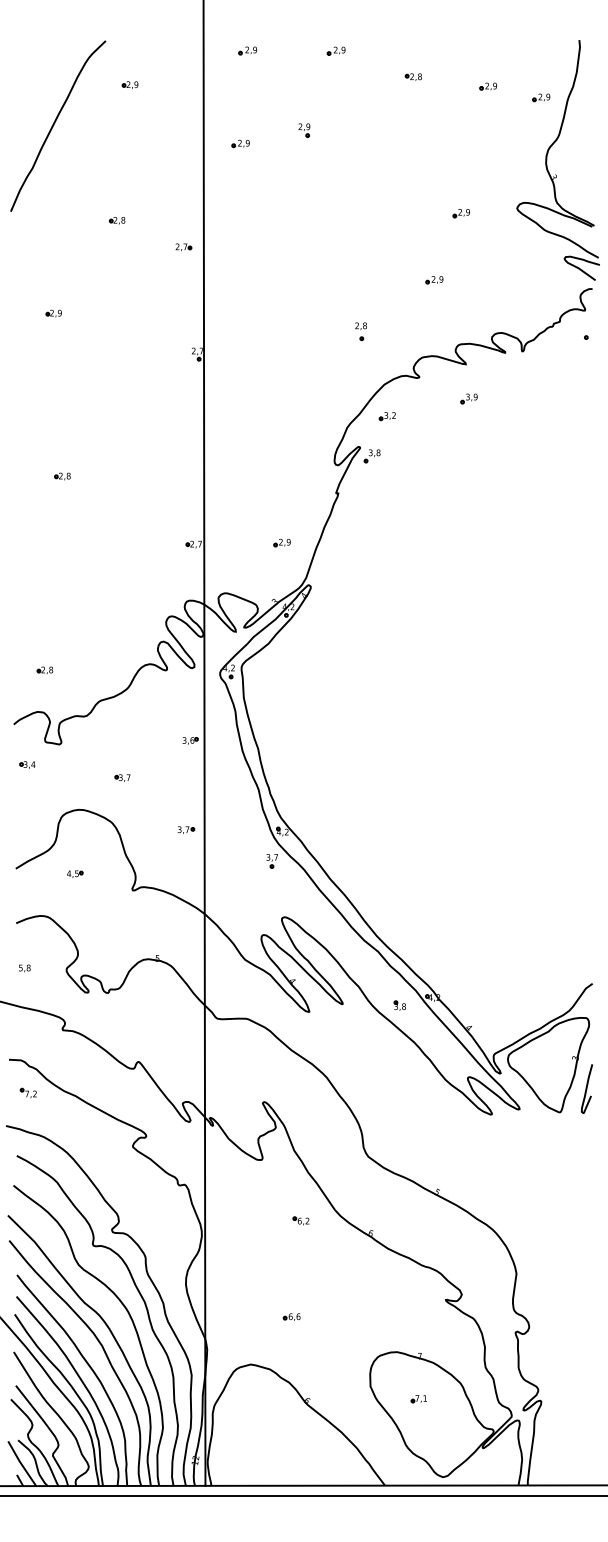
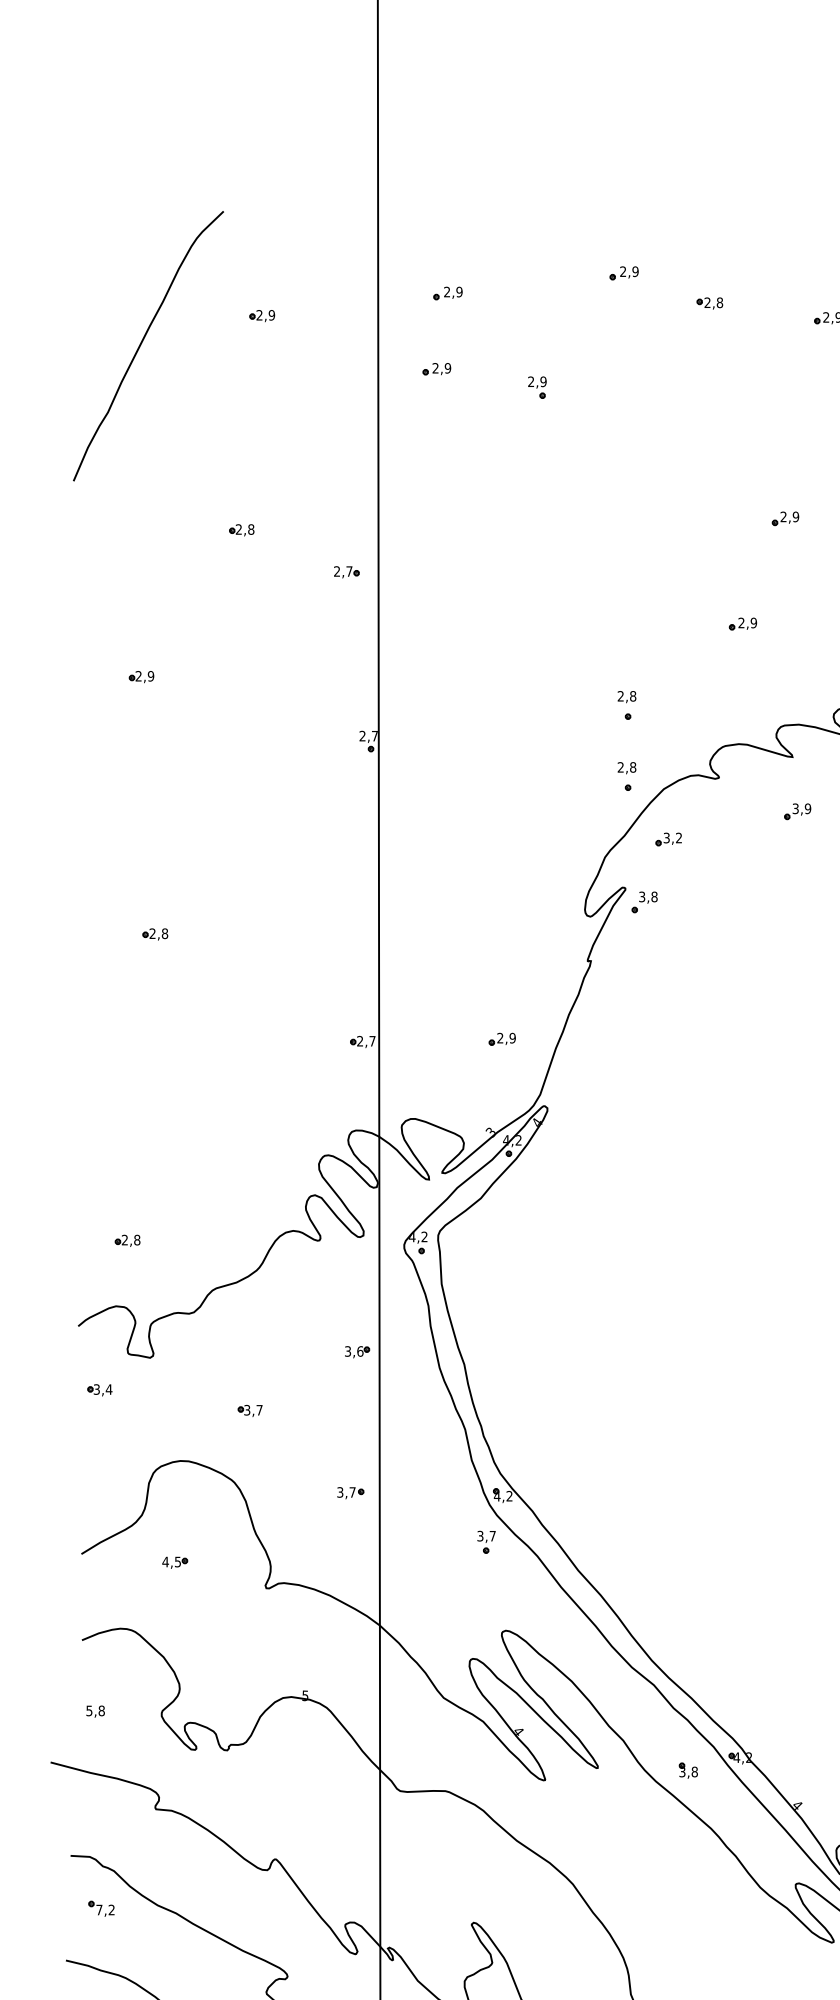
part: (247, 50) -> (447, 292), moved
part: (335, 50) -> (622, 272), moved
curve: (55, 123) -> (144, 341), moved
part: (240, 143) -> (436, 368), moved
part: (360, 376) -> (626, 776), added

